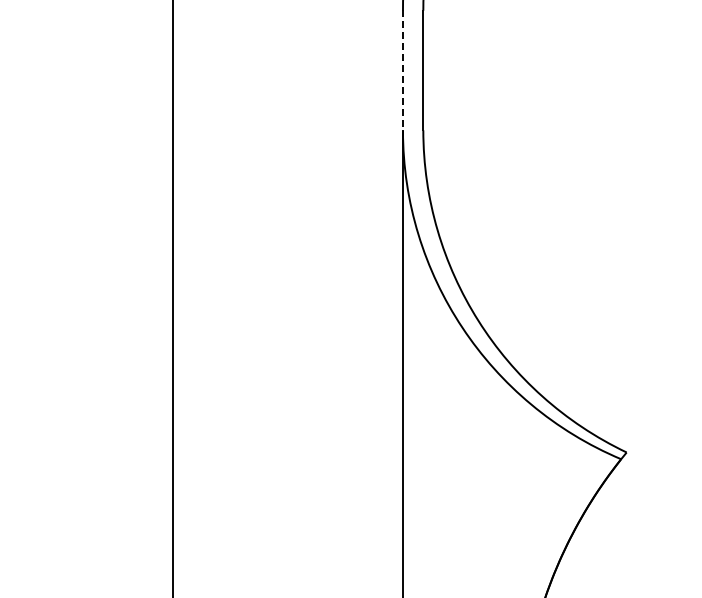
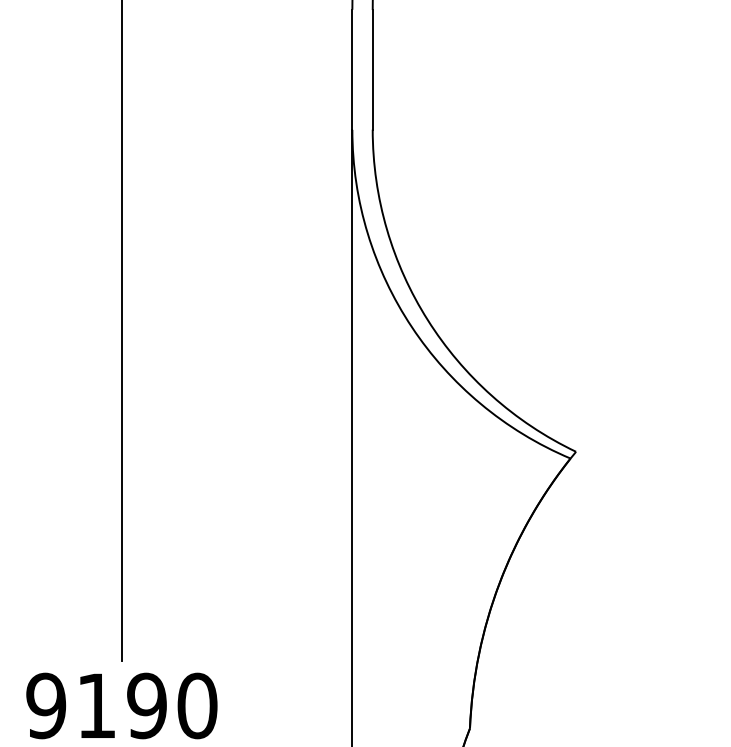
line: (403, 71) -> (352, 70), dashed -> solid

